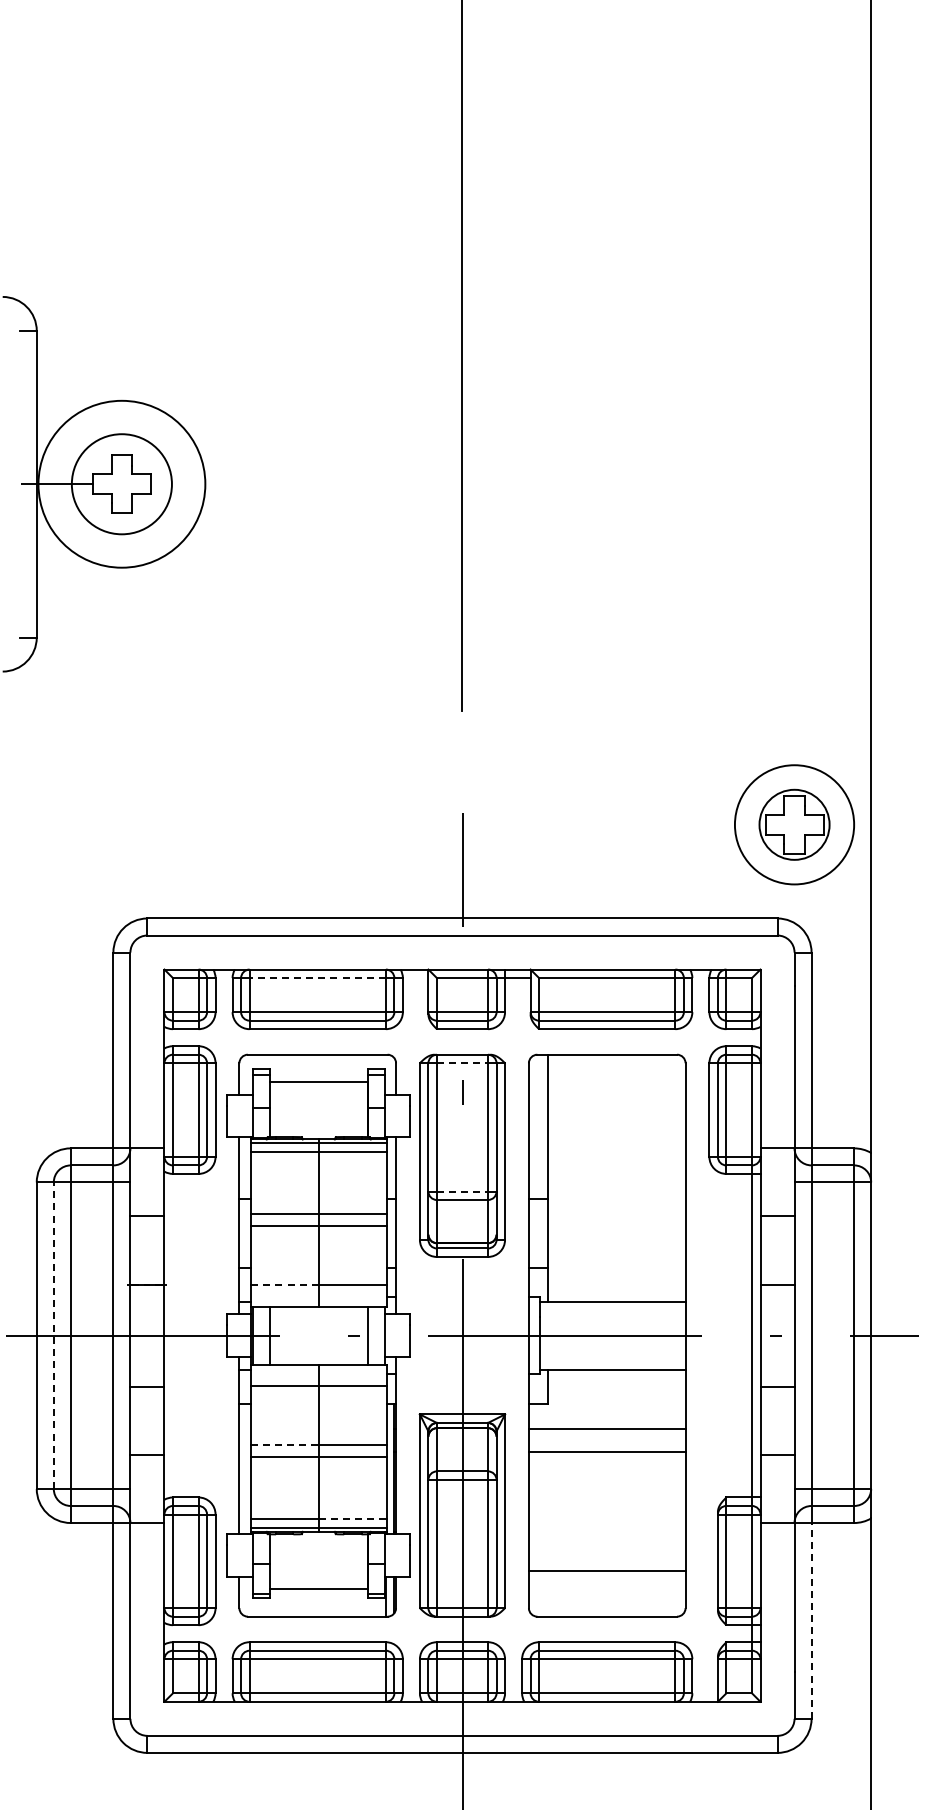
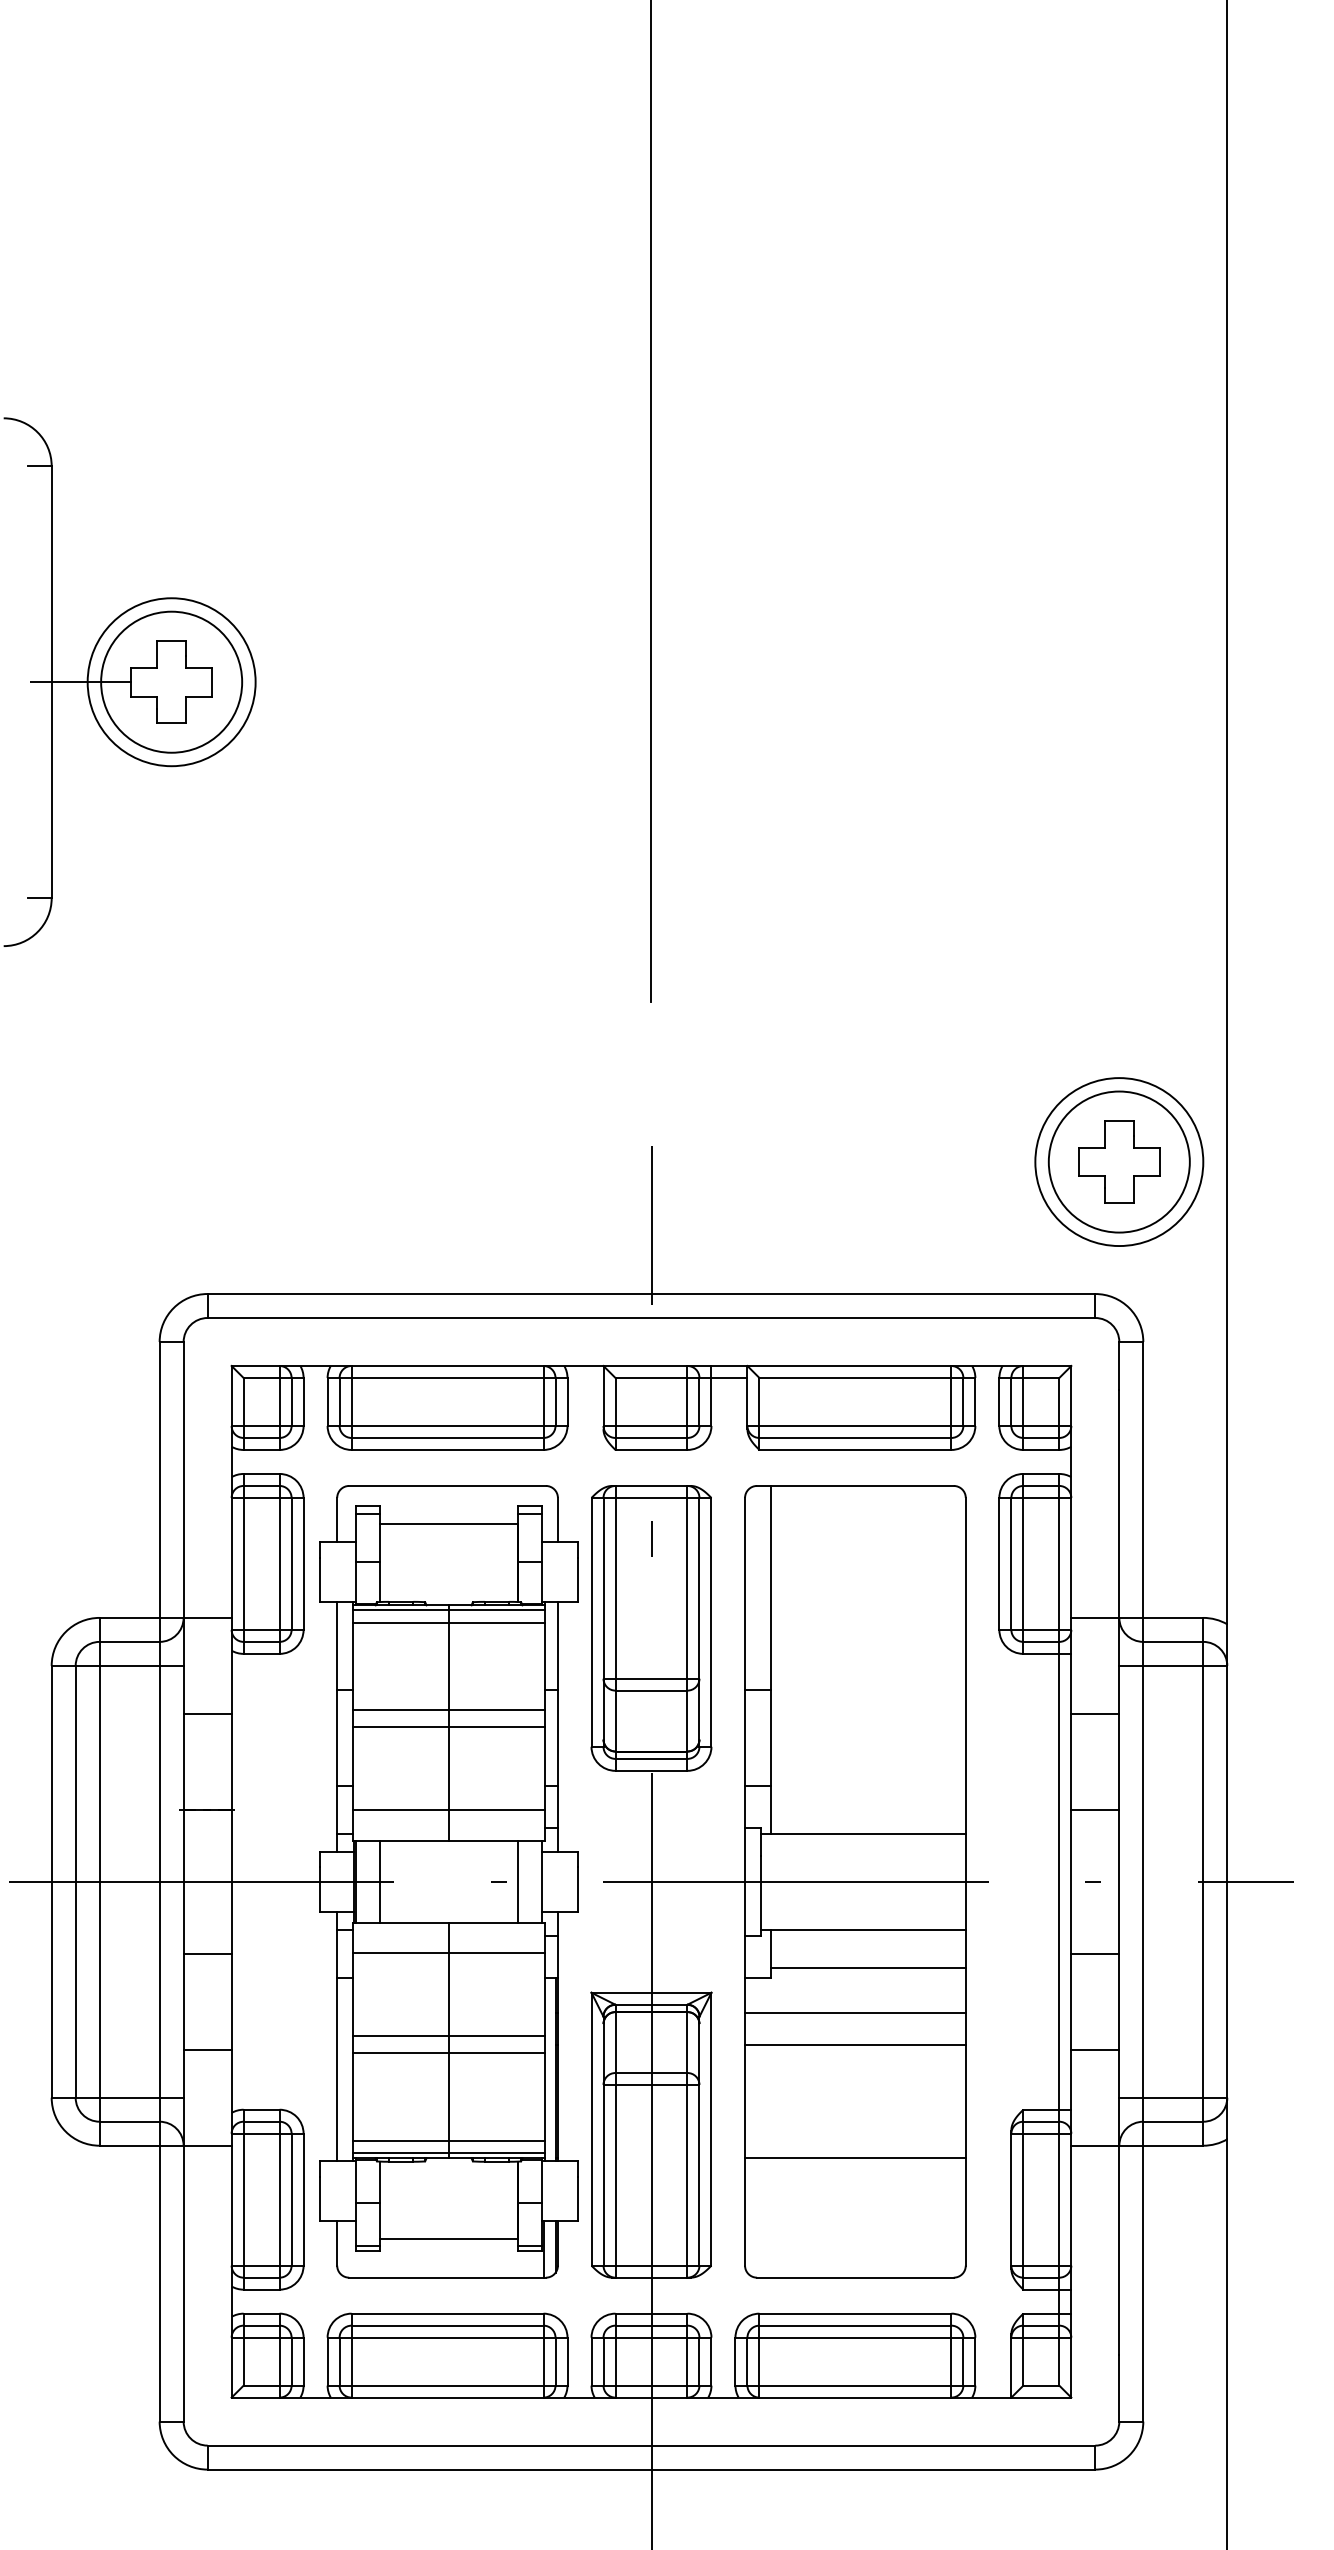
circle: (121, 483) -> (171, 681), size x0.71
circle: (794, 824) -> (1119, 1161), size x1.43
line: (317, 978) -> (447, 1378), dashed -> solid
line: (462, 1063) -> (651, 1498), dashed -> solid
line: (462, 1191) -> (651, 1678), dashed -> solid
line: (284, 1284) -> (400, 1809), dashed -> solid
line: (53, 1335) -> (75, 1881), dashed -> solid
line: (616, 1396) -> (868, 1967), added
line: (285, 1445) -> (402, 2036), dashed -> solid
line: (353, 1519) -> (497, 2140), dashed -> solid
line: (606, 1570) -> (854, 2157), moved
line: (811, 1620) -> (1143, 2283), dashed -> solid

